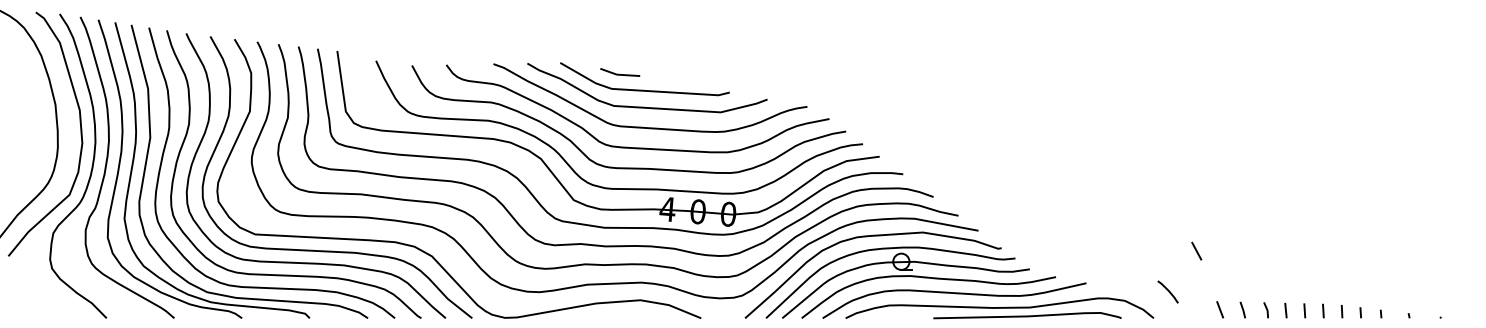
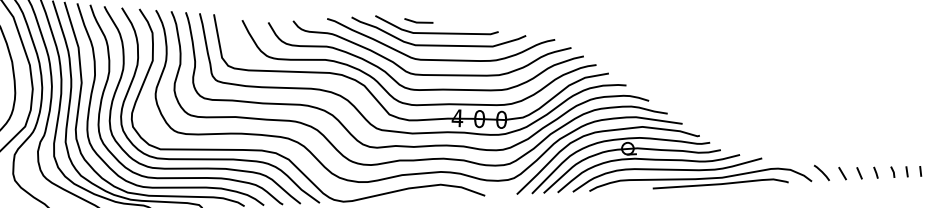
line: (1196, 250) -> (842, 173), moved
line: (1167, 291) -> (821, 172), moved

